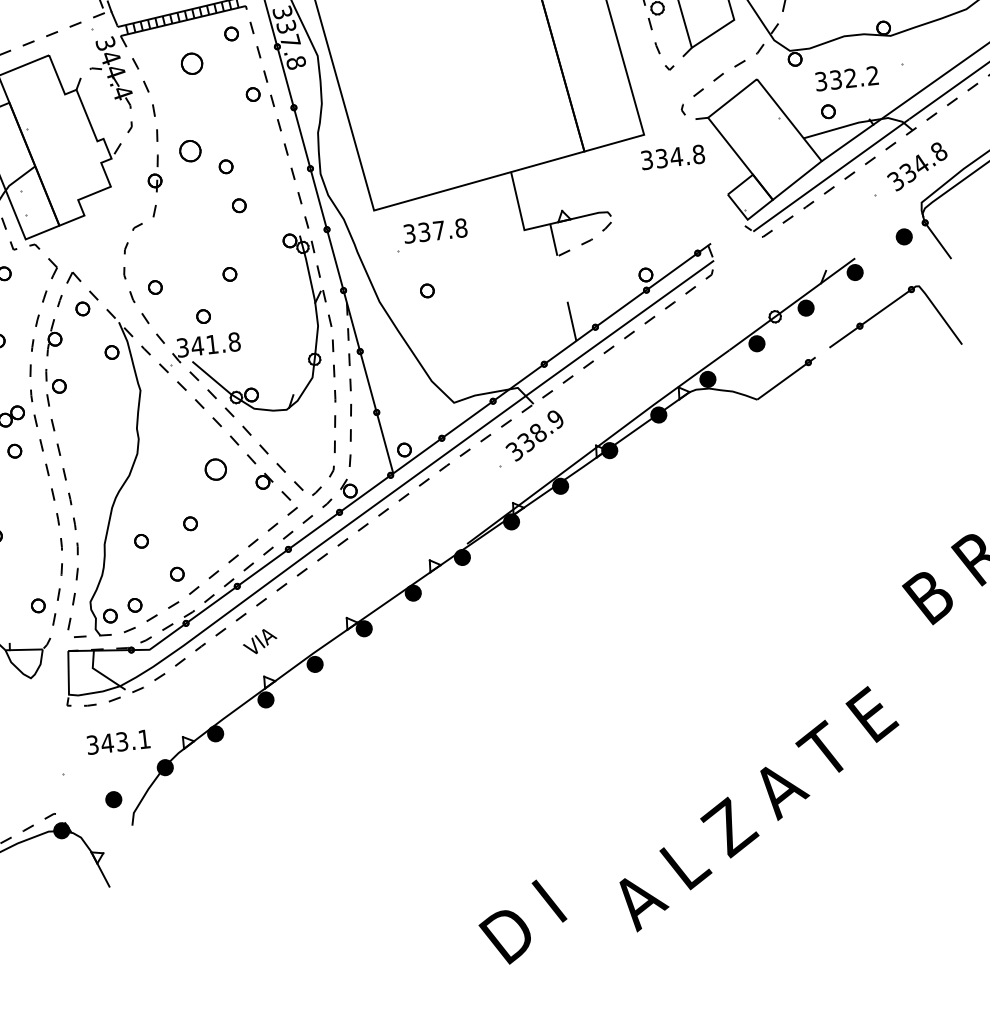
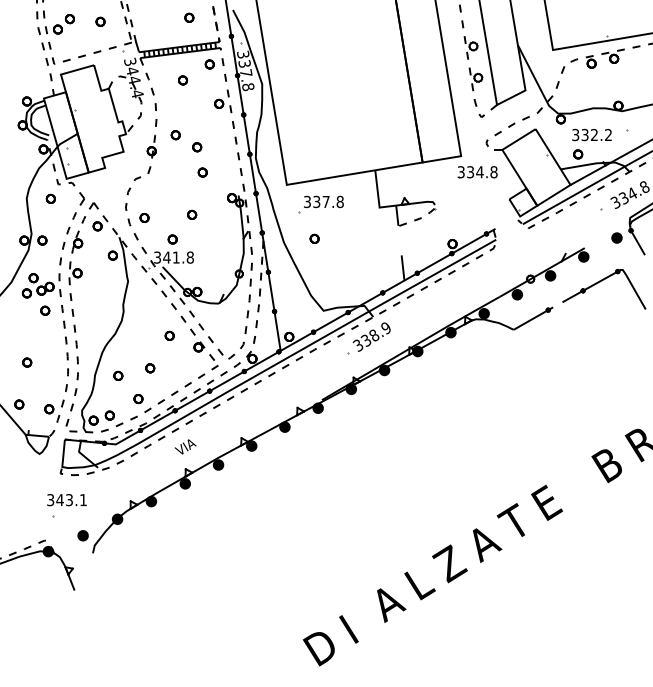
part: (191, 63) -> (182, 80), size x0.62
part: (189, 151) -> (175, 135), size x0.62
part: (215, 468) -> (169, 335), size x0.62
text: (117, 742) -> (66, 500), moved
text: (758, 807) -> (469, 553), moved

